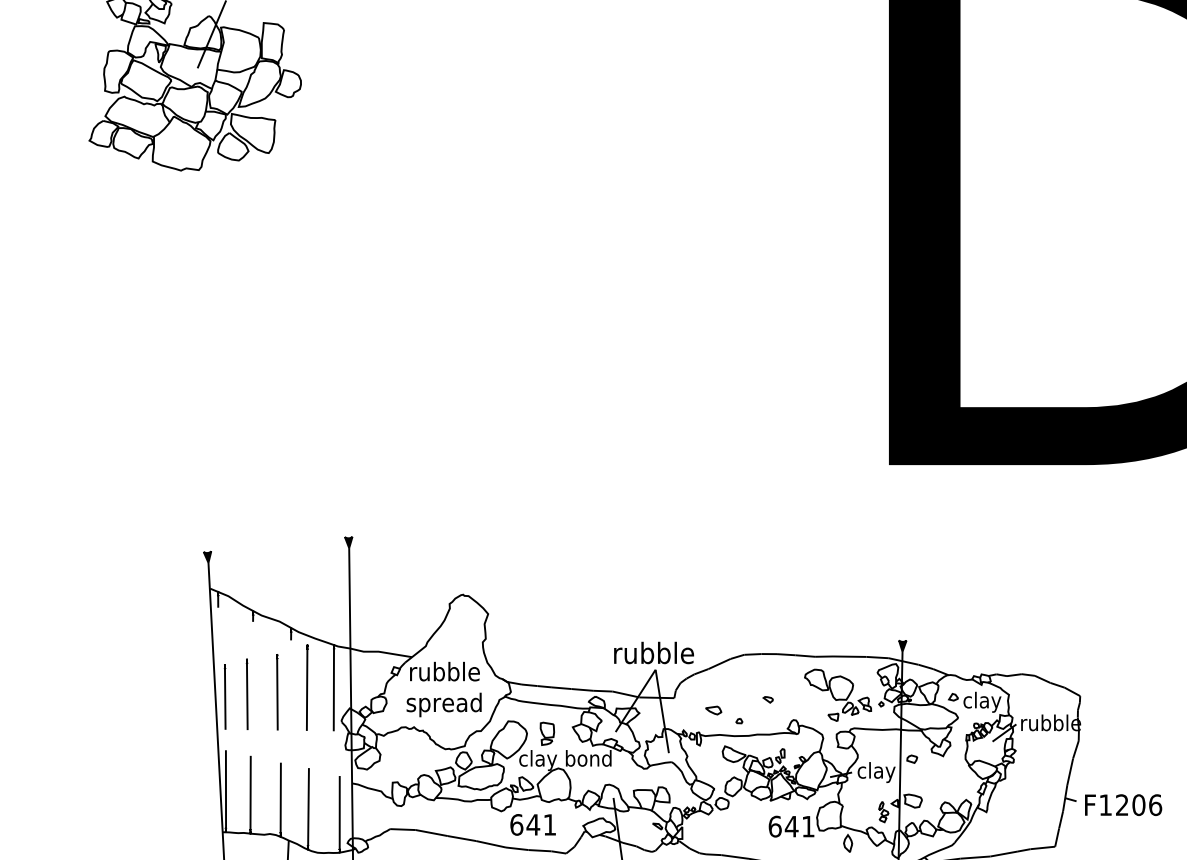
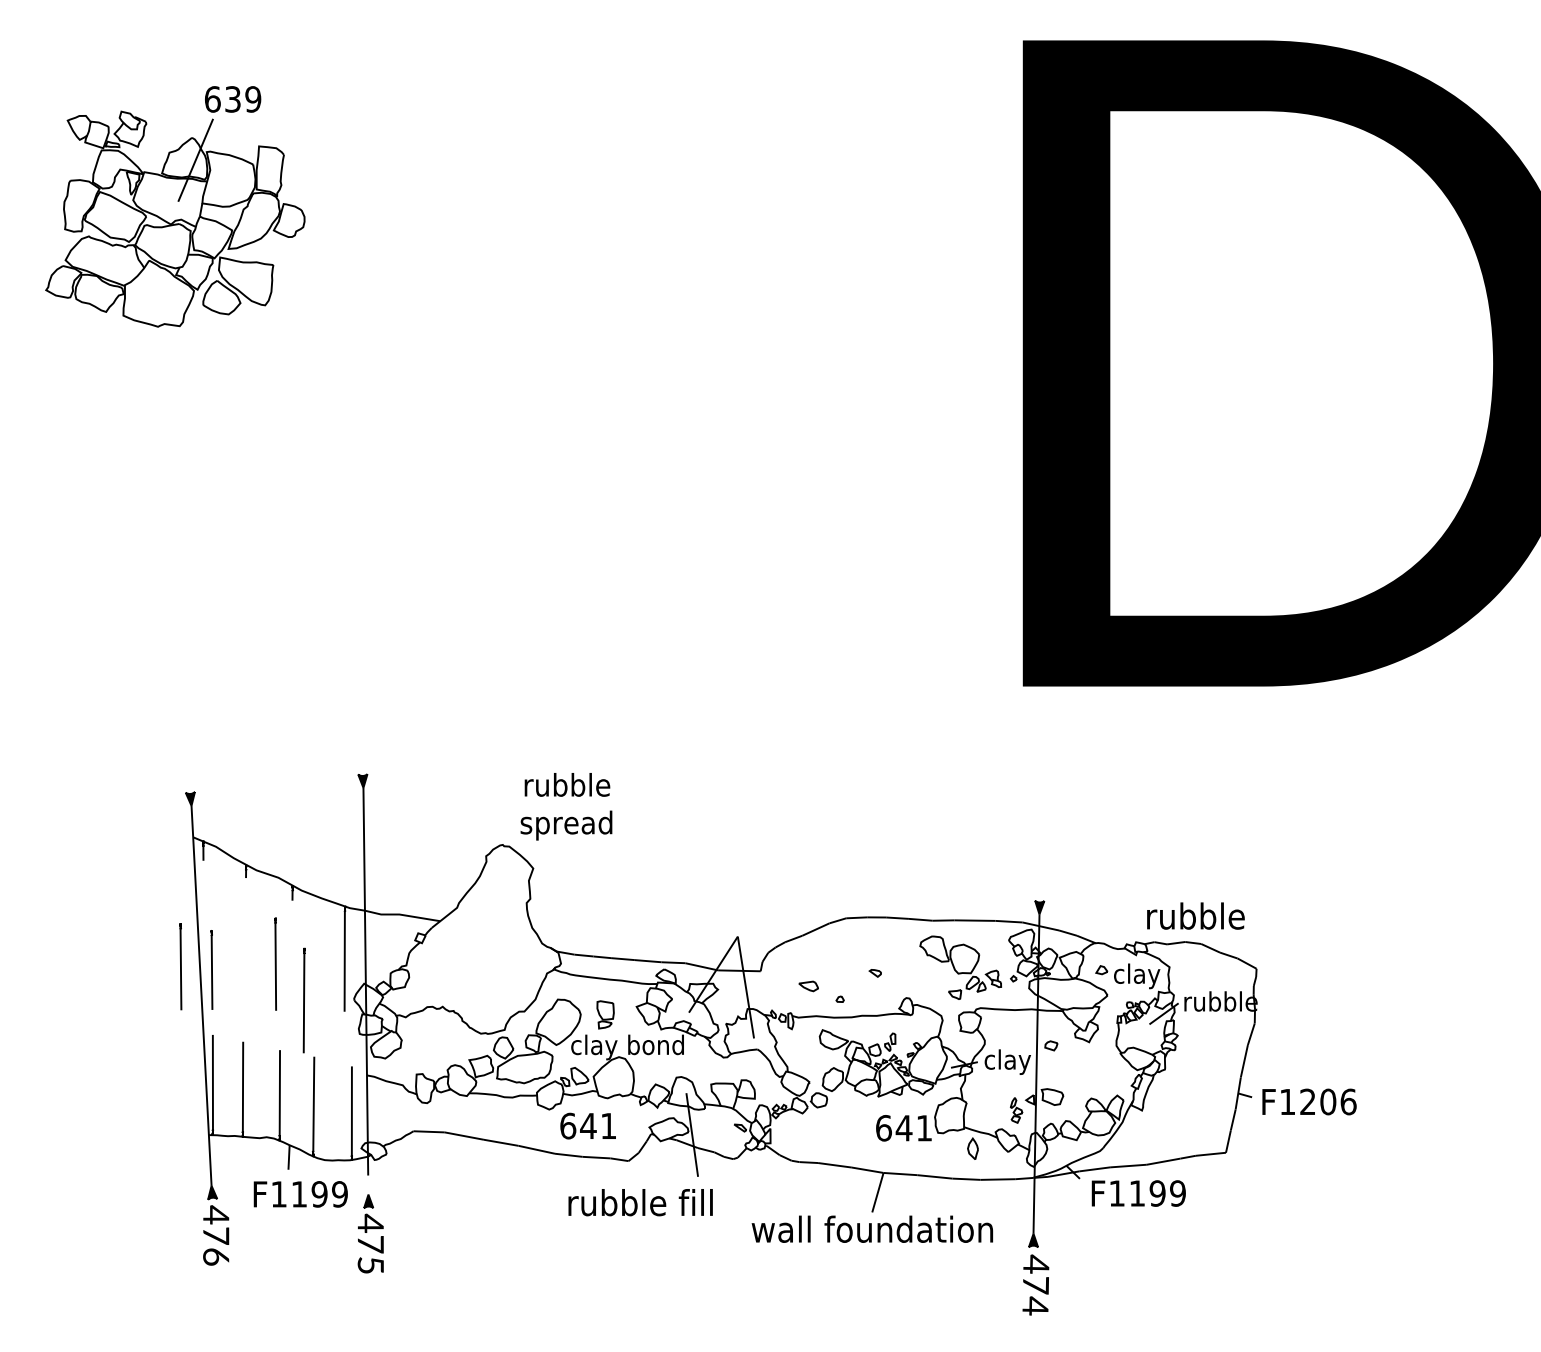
text: (653, 652) -> (1195, 915), moved
line: (306, 687) -> (303, 1000), moved
text: (444, 689) -> (566, 806), moved
line: (246, 694) -> (180, 966), moved

